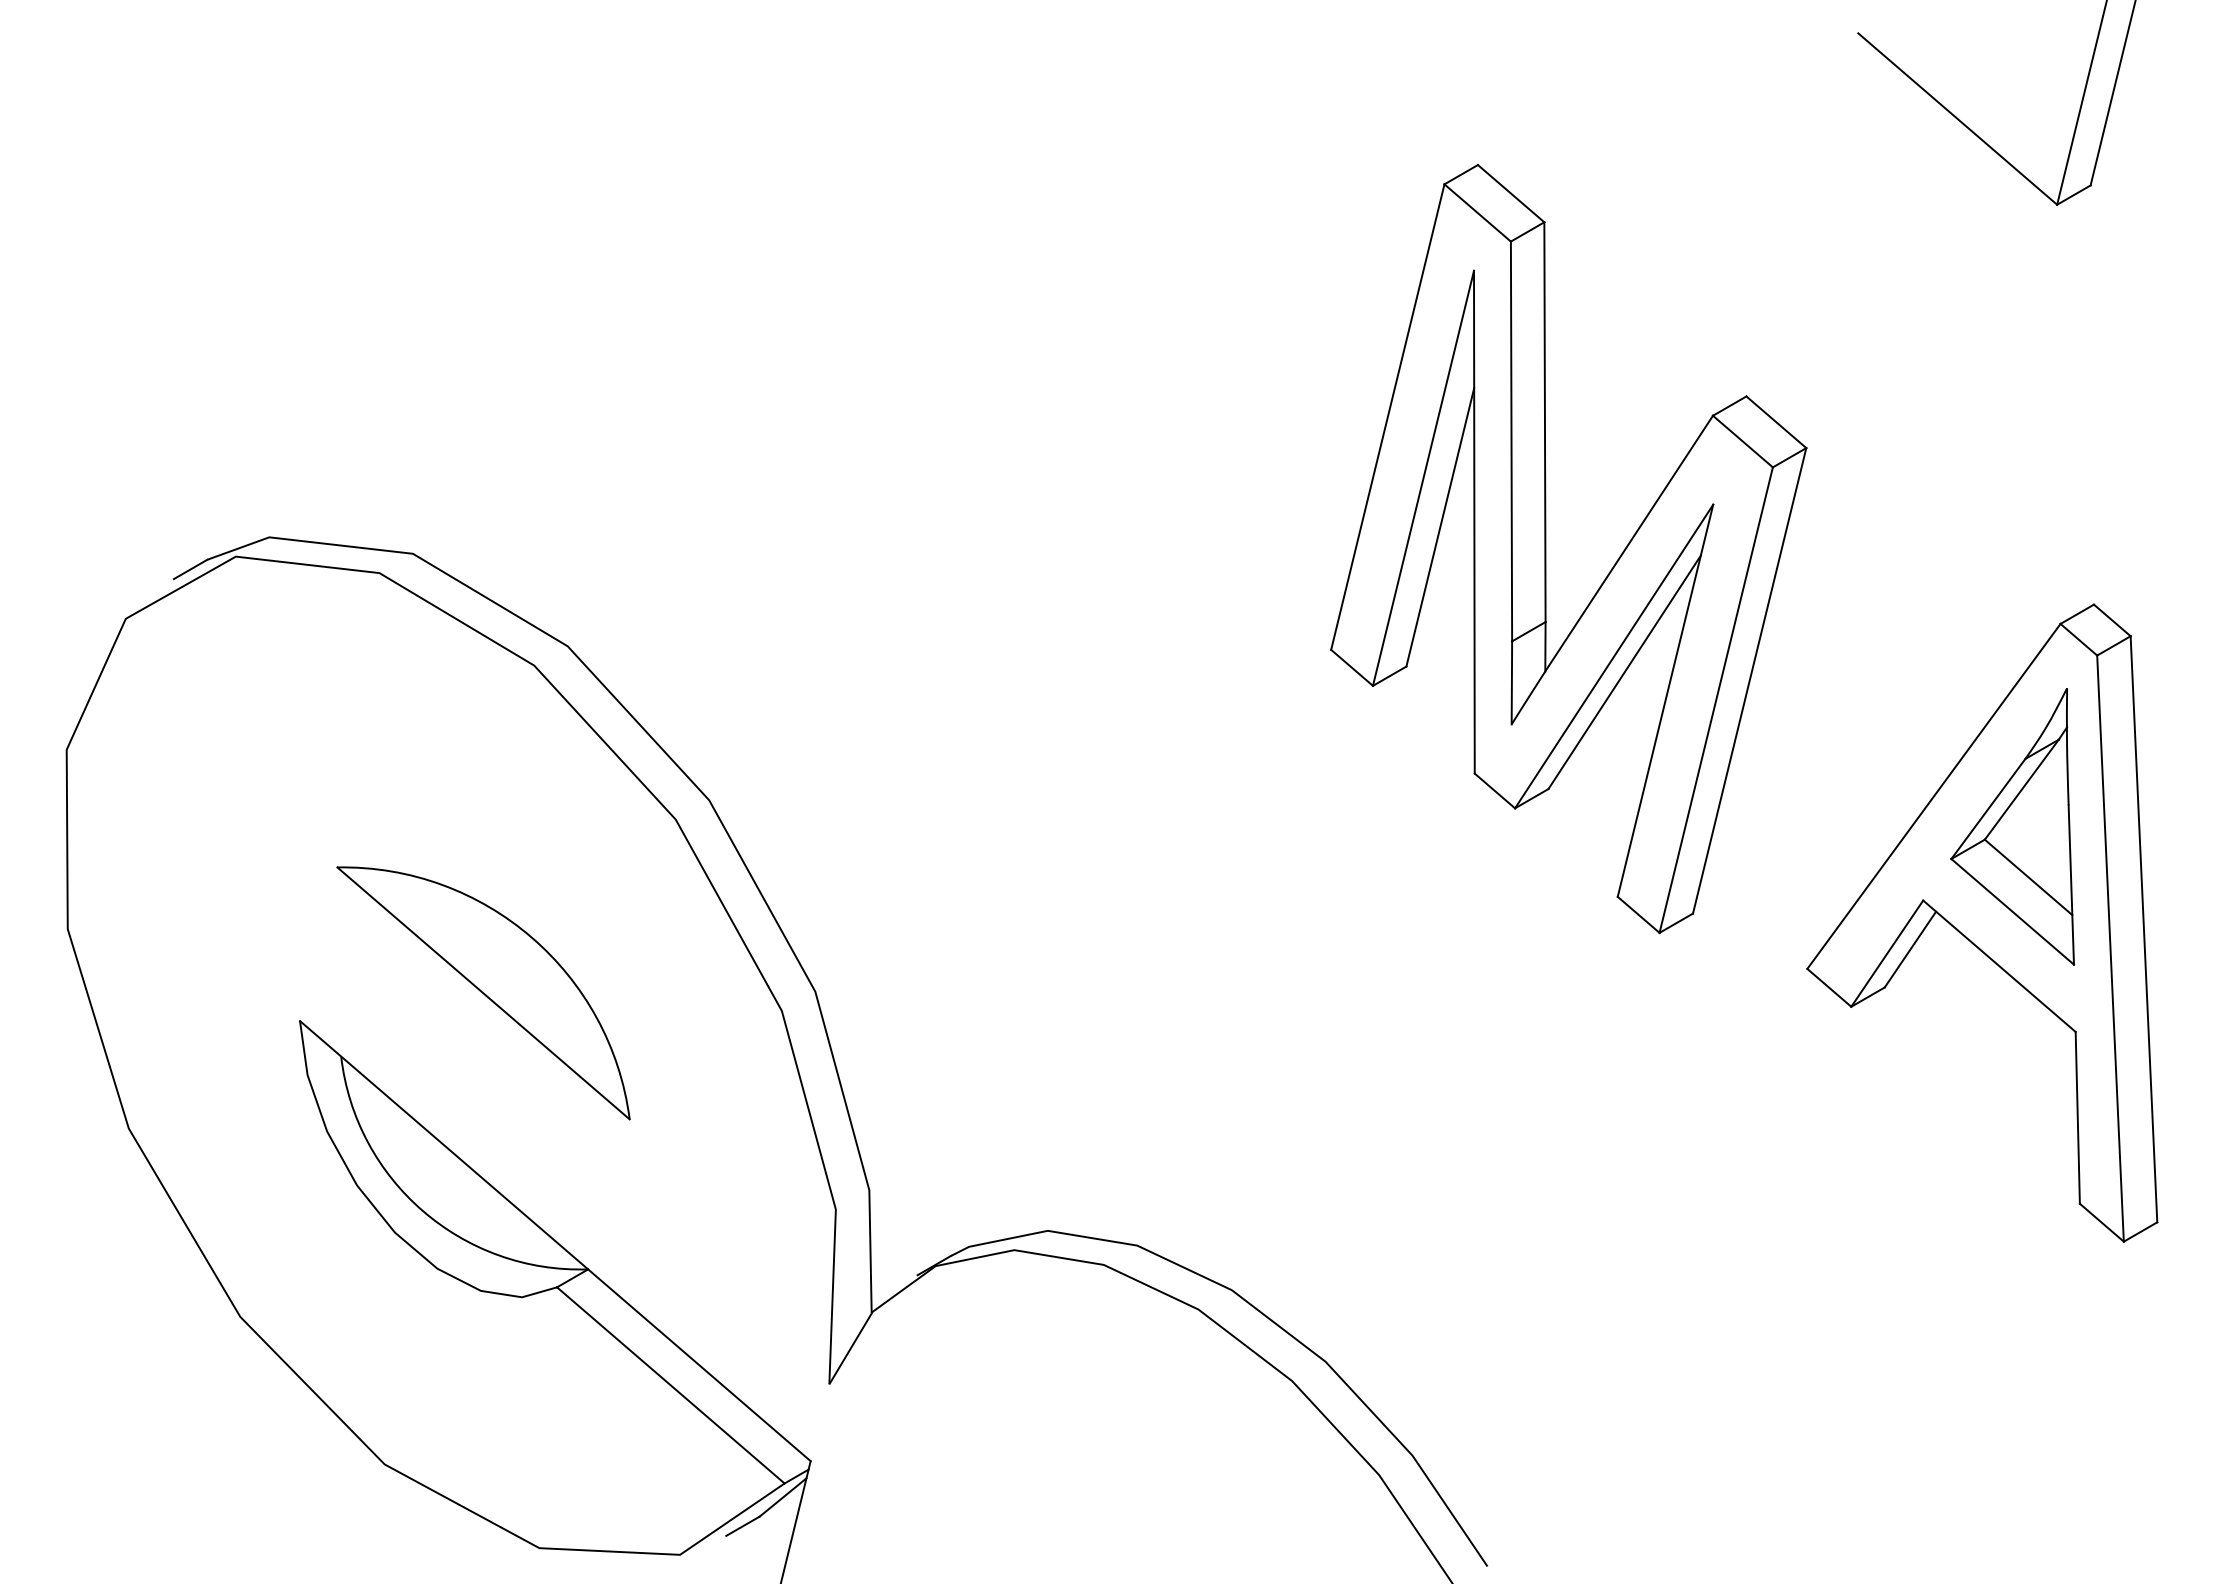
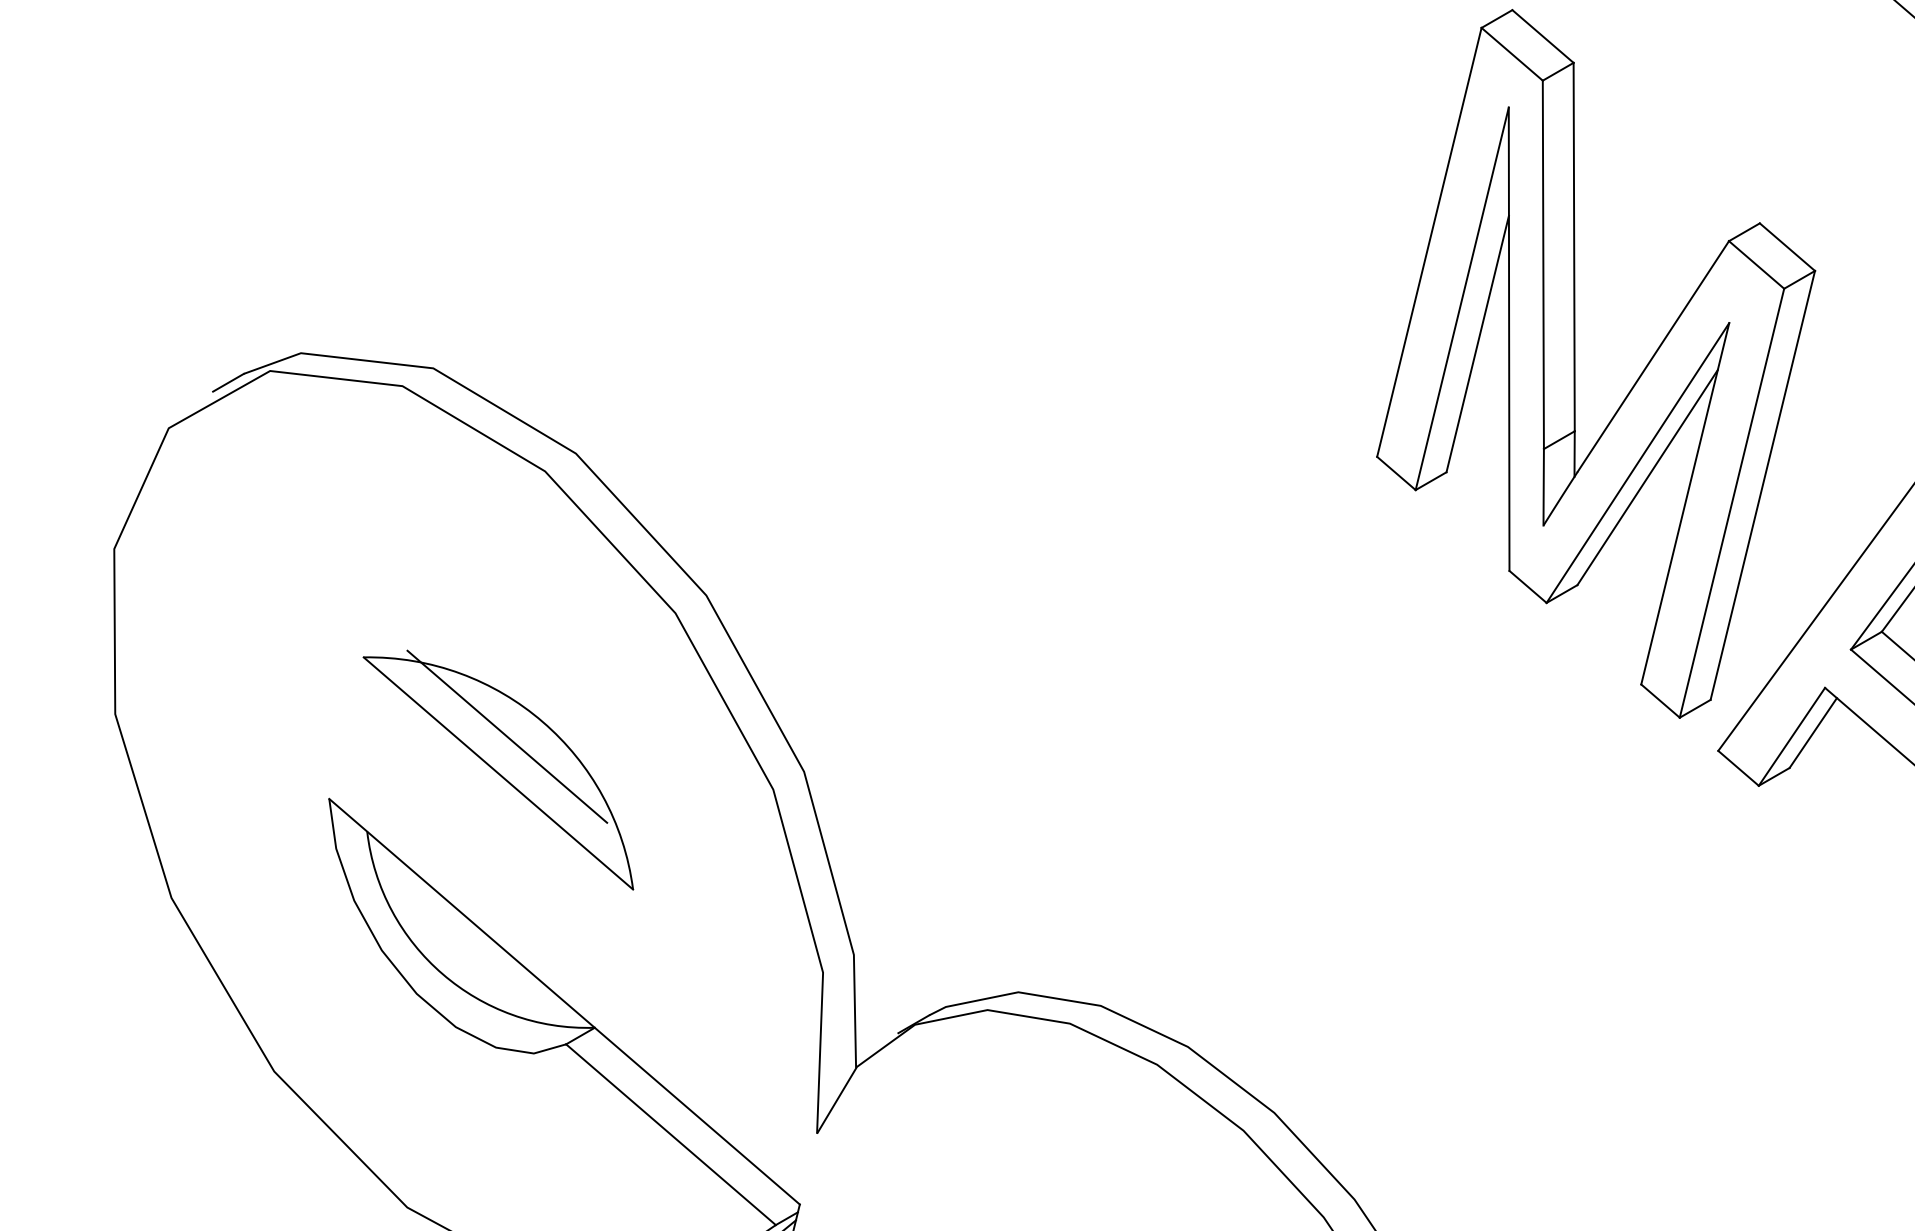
part: (1546, 548) -> (1575, 363), moved
line: (492, 953) -> (506, 736), added

